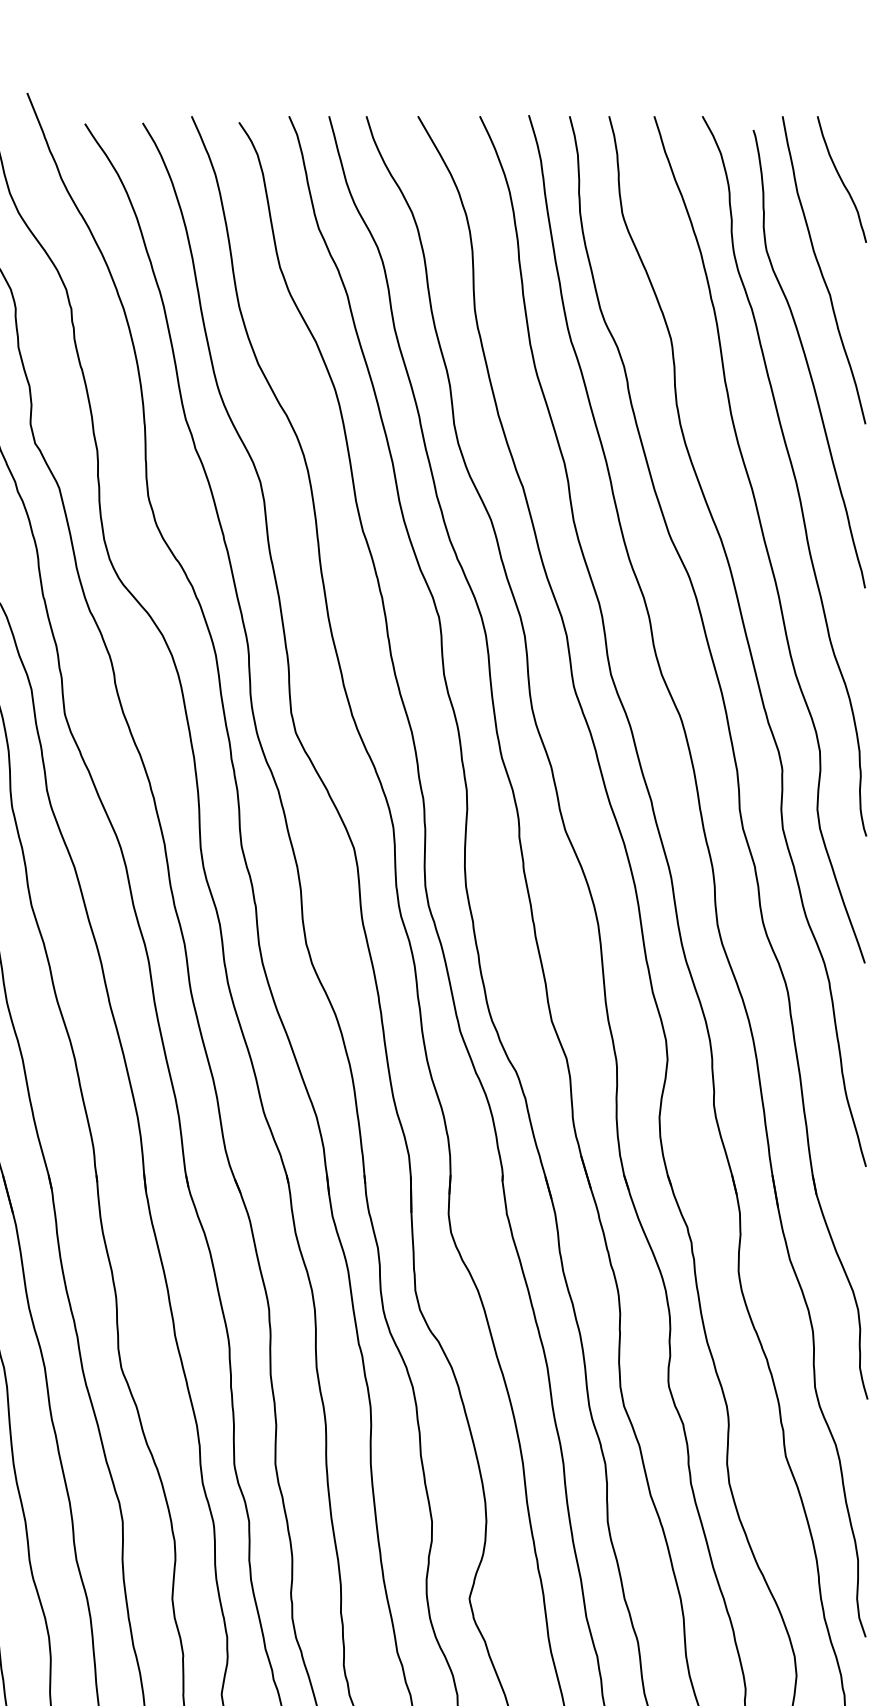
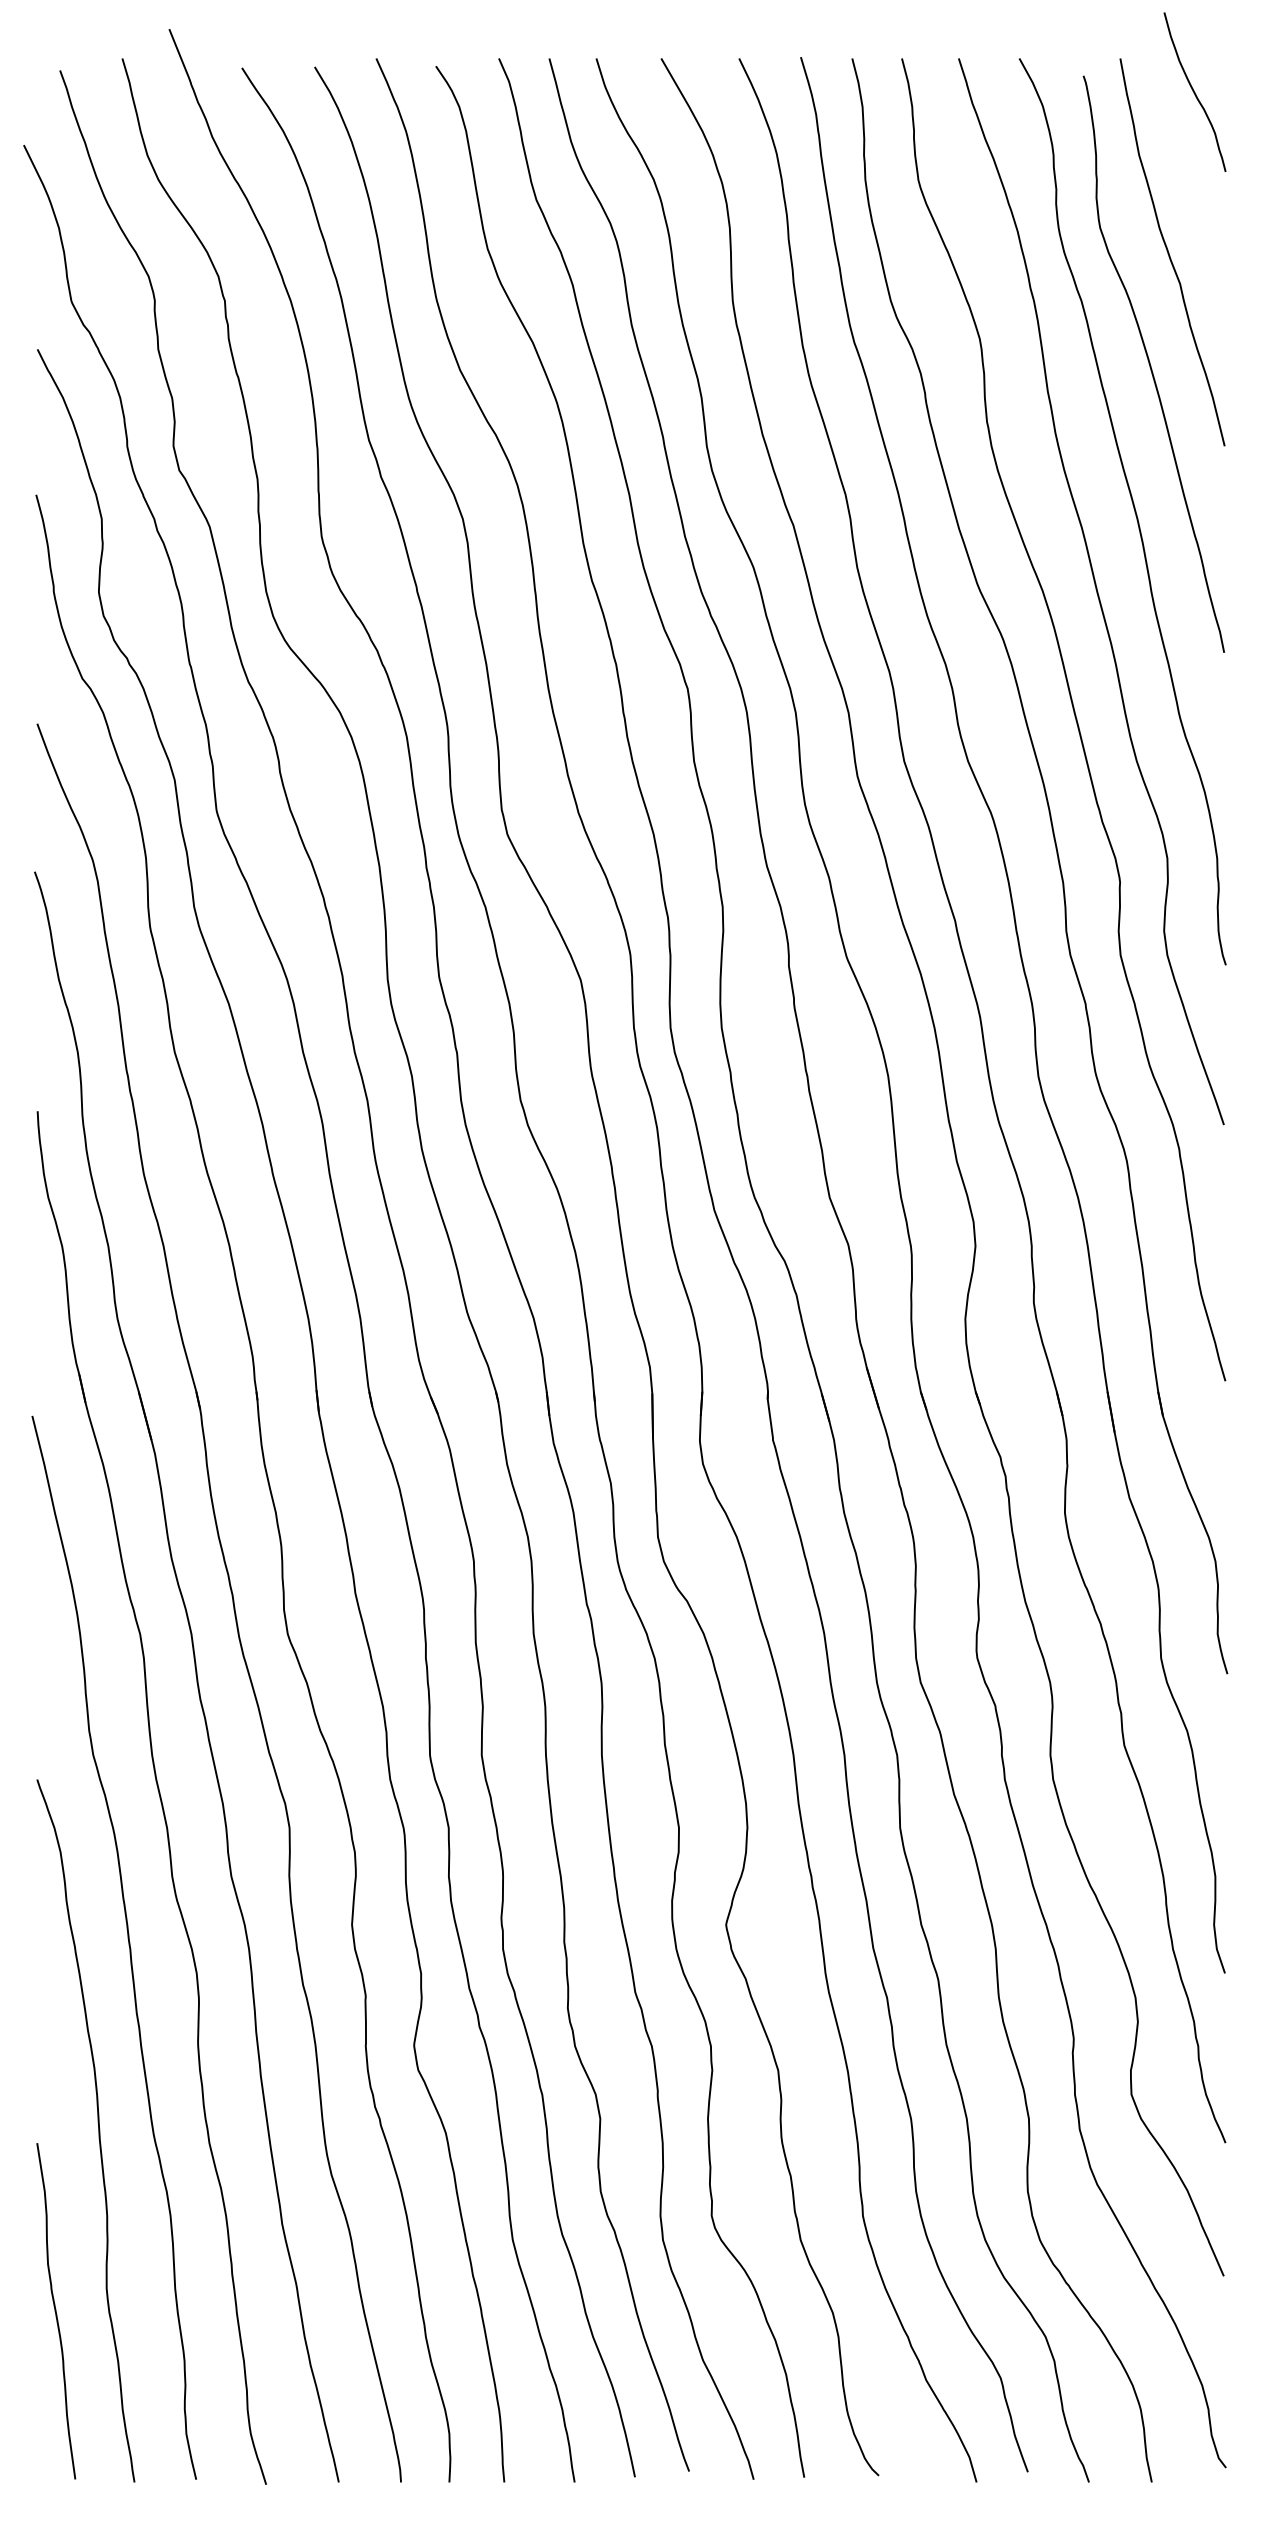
curve: (841, 179) -> (1194, 91), moved

